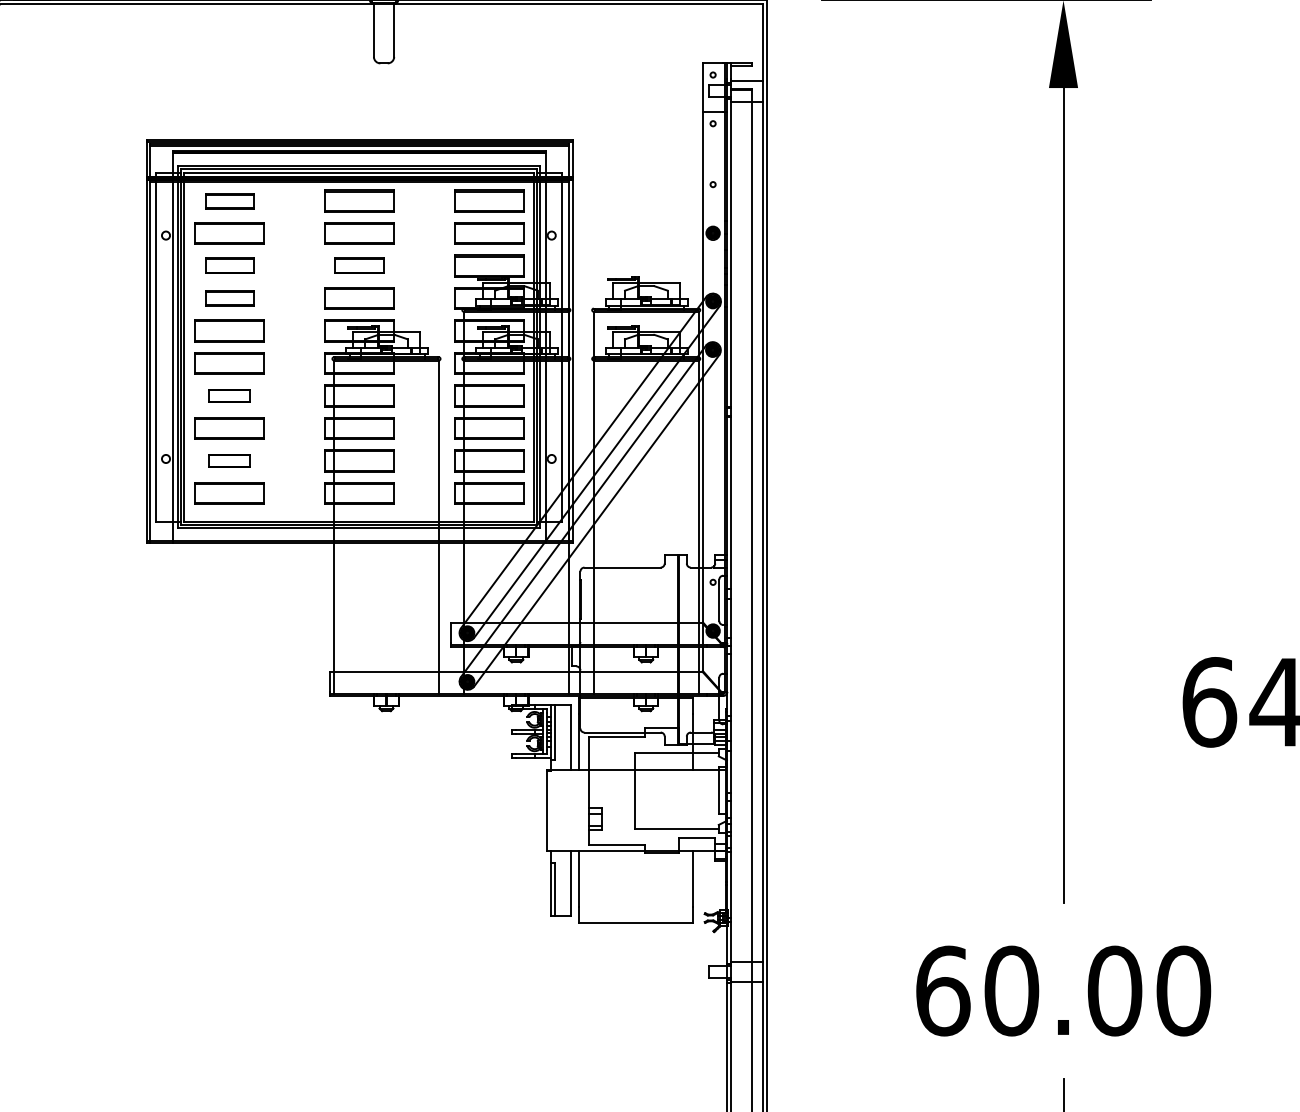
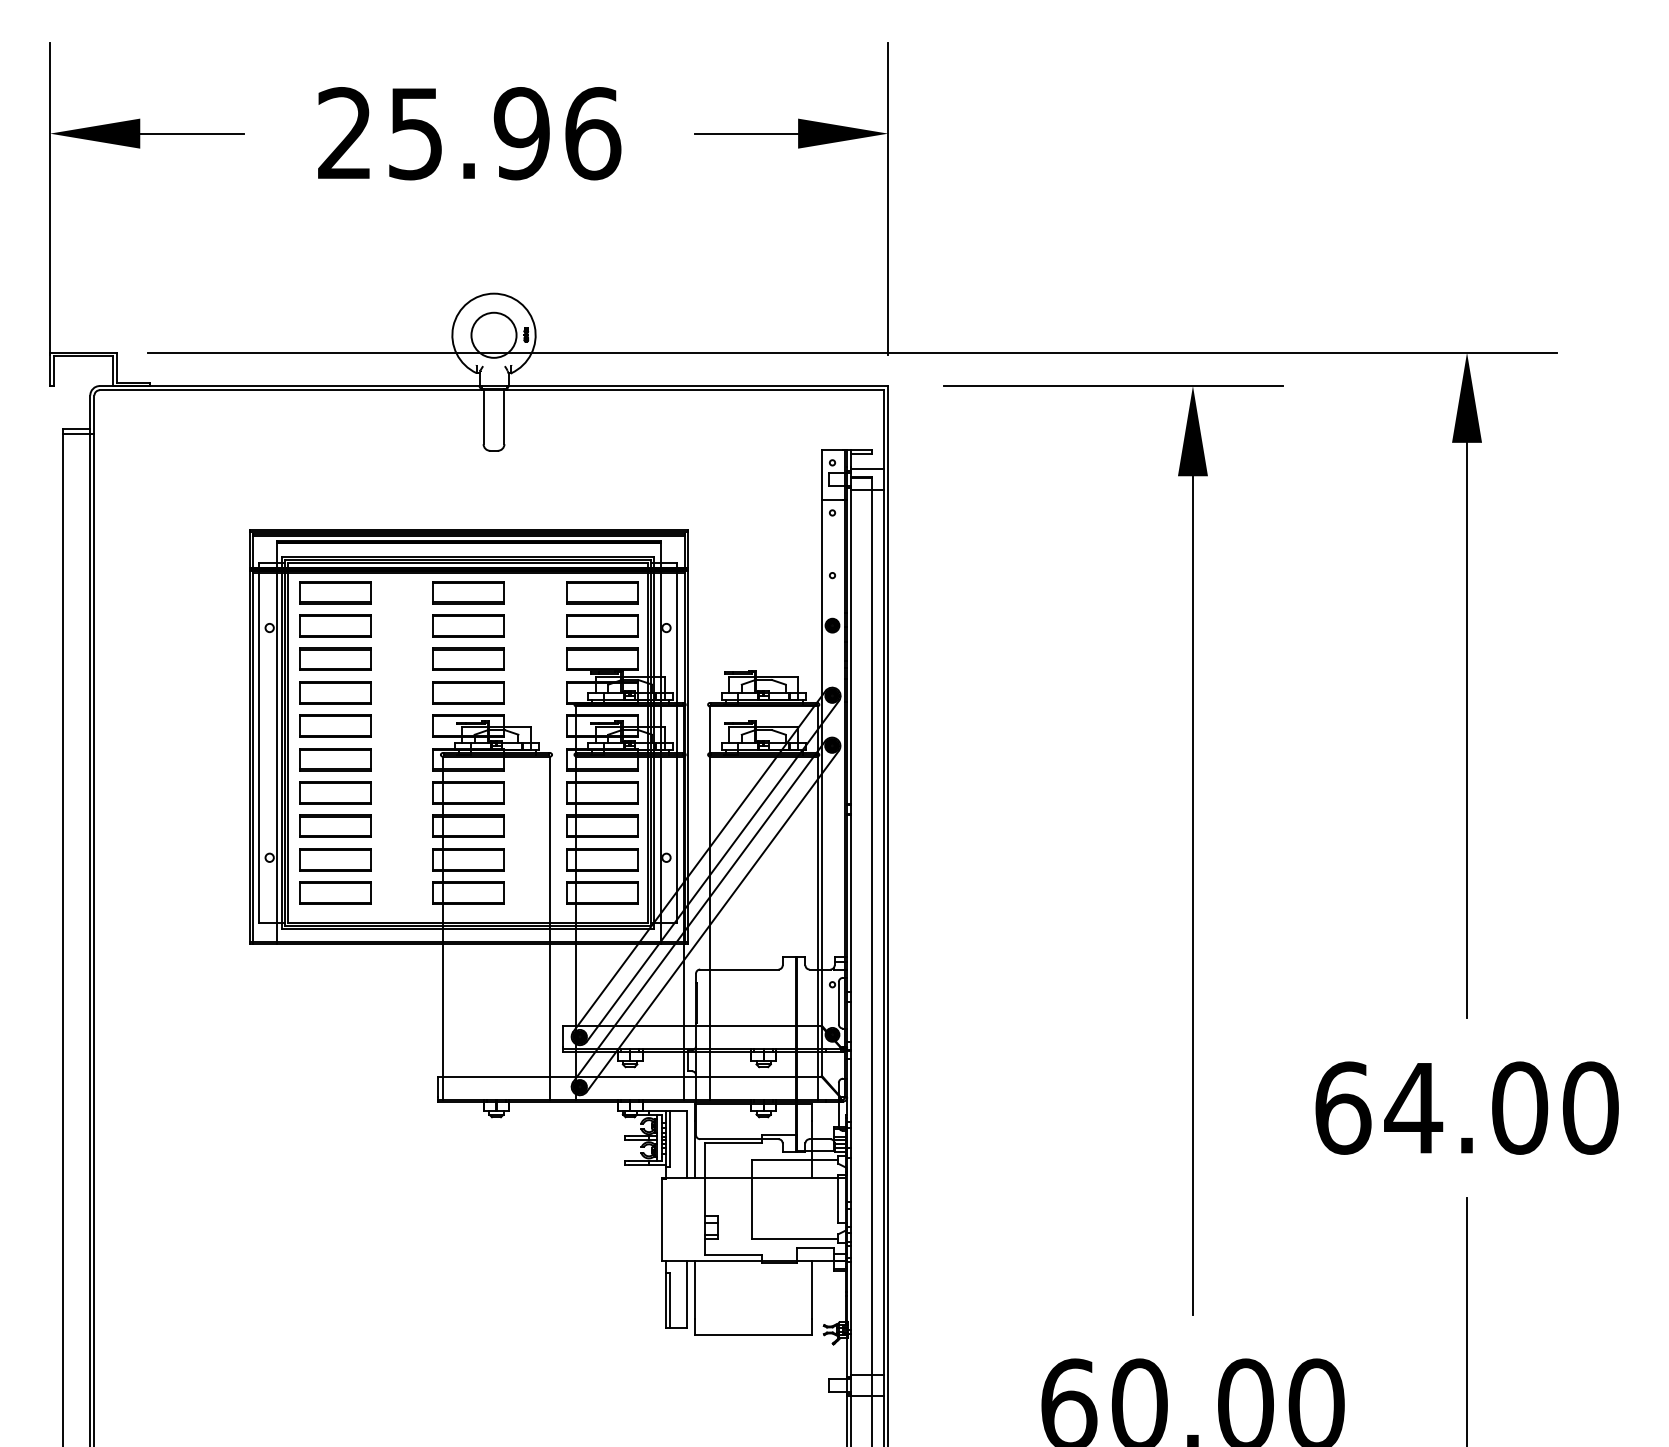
part: (229, 201) -> (335, 592), size x1.43
part: (229, 265) -> (335, 658), size x1.43
part: (359, 265) -> (468, 658), size x1.43
part: (229, 298) -> (335, 692), size x1.43
part: (229, 395) -> (335, 792), size x1.67
part: (229, 460) -> (335, 859), size x1.67

